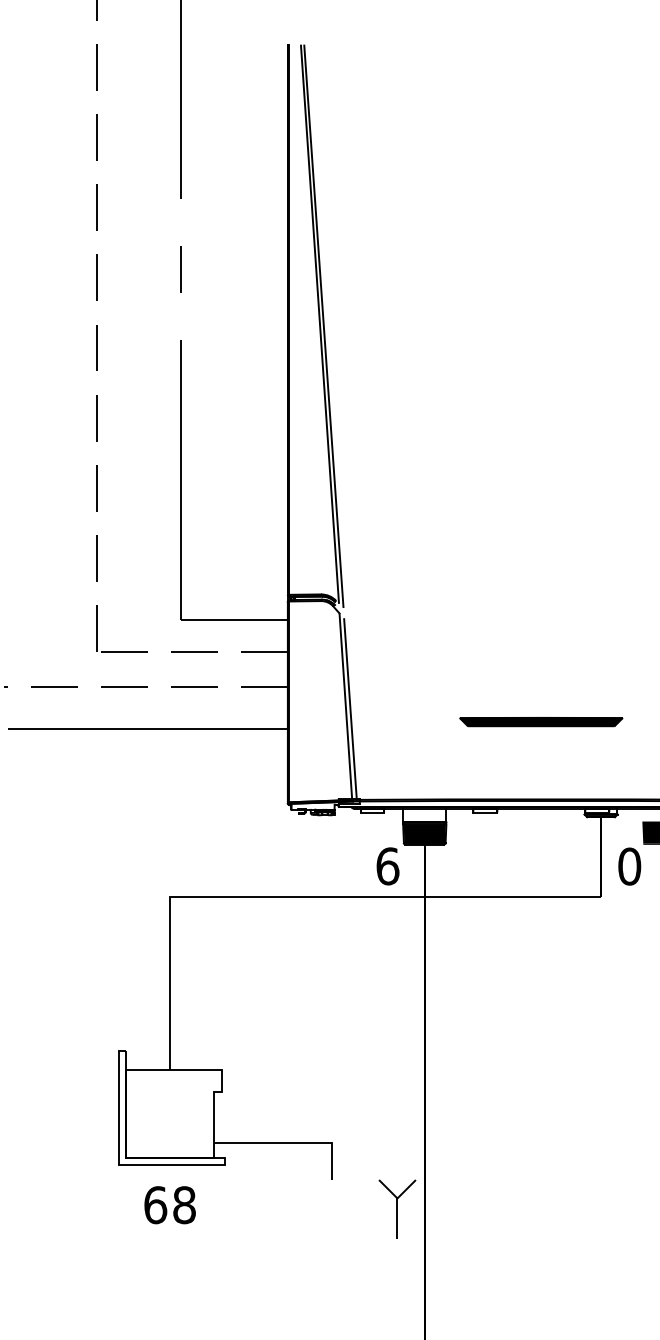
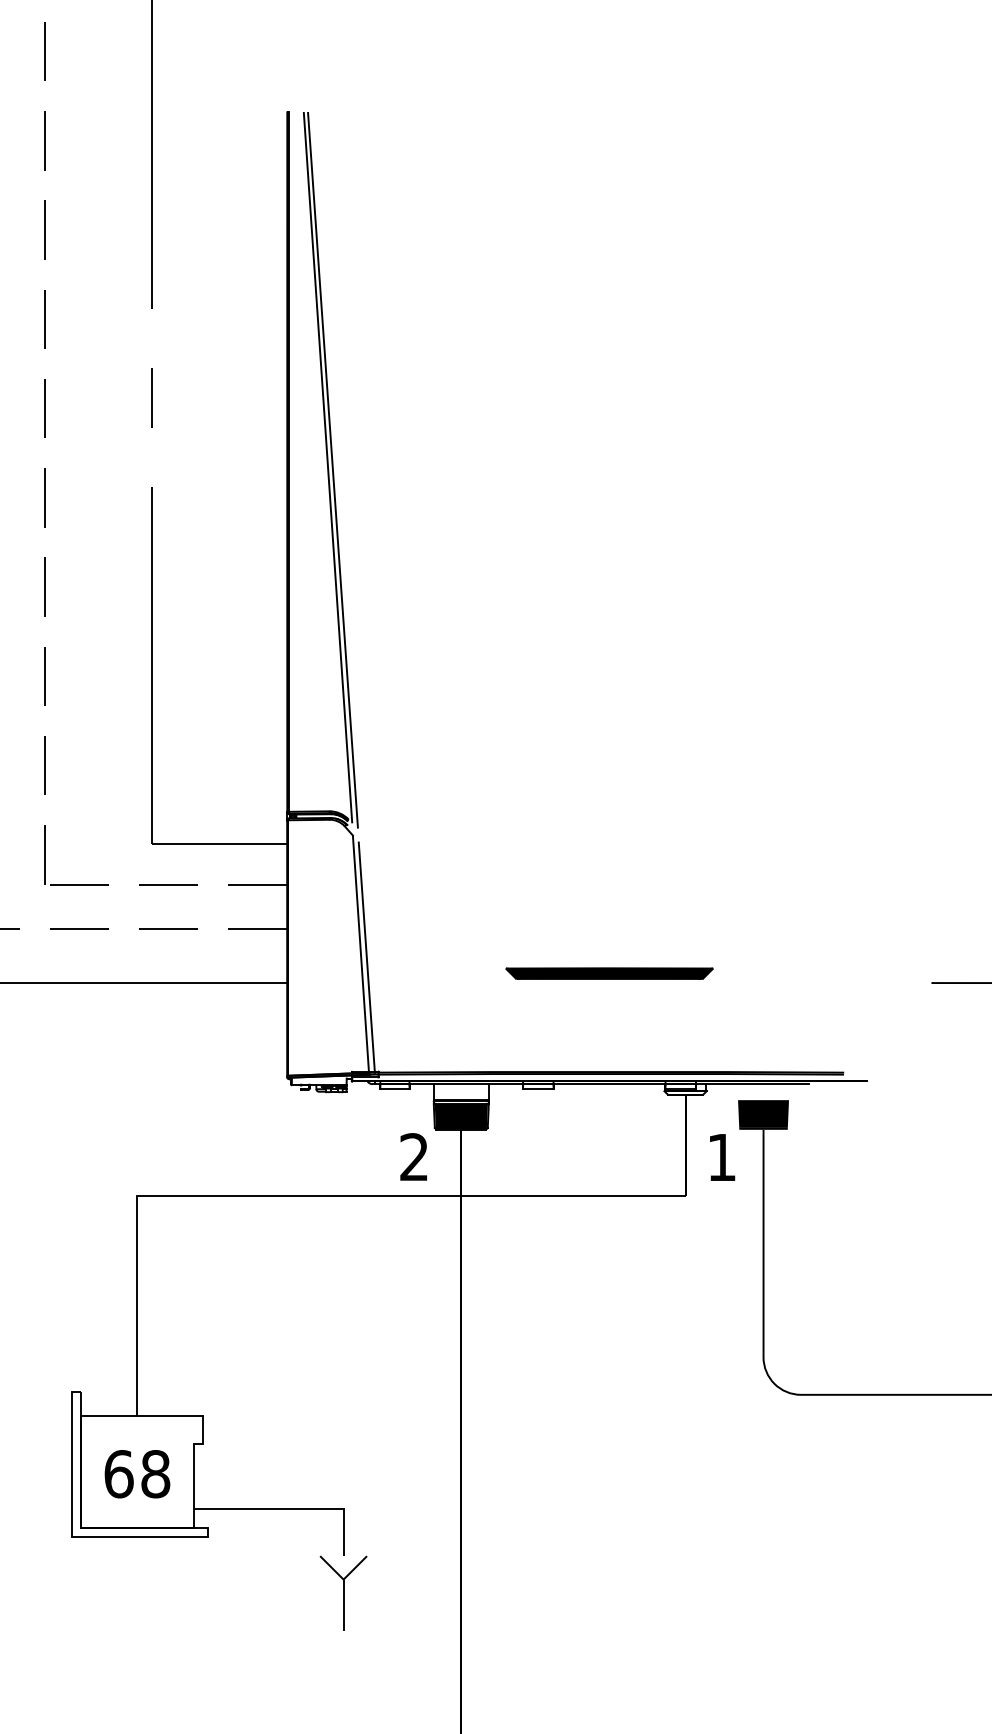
text: (387, 866) -> (414, 1157), 6 -> 2
text: (629, 866) -> (721, 1157), 0 -> 1
text: (170, 1205) -> (137, 1474), moved
part: (397, 1208) -> (343, 1592), moved

